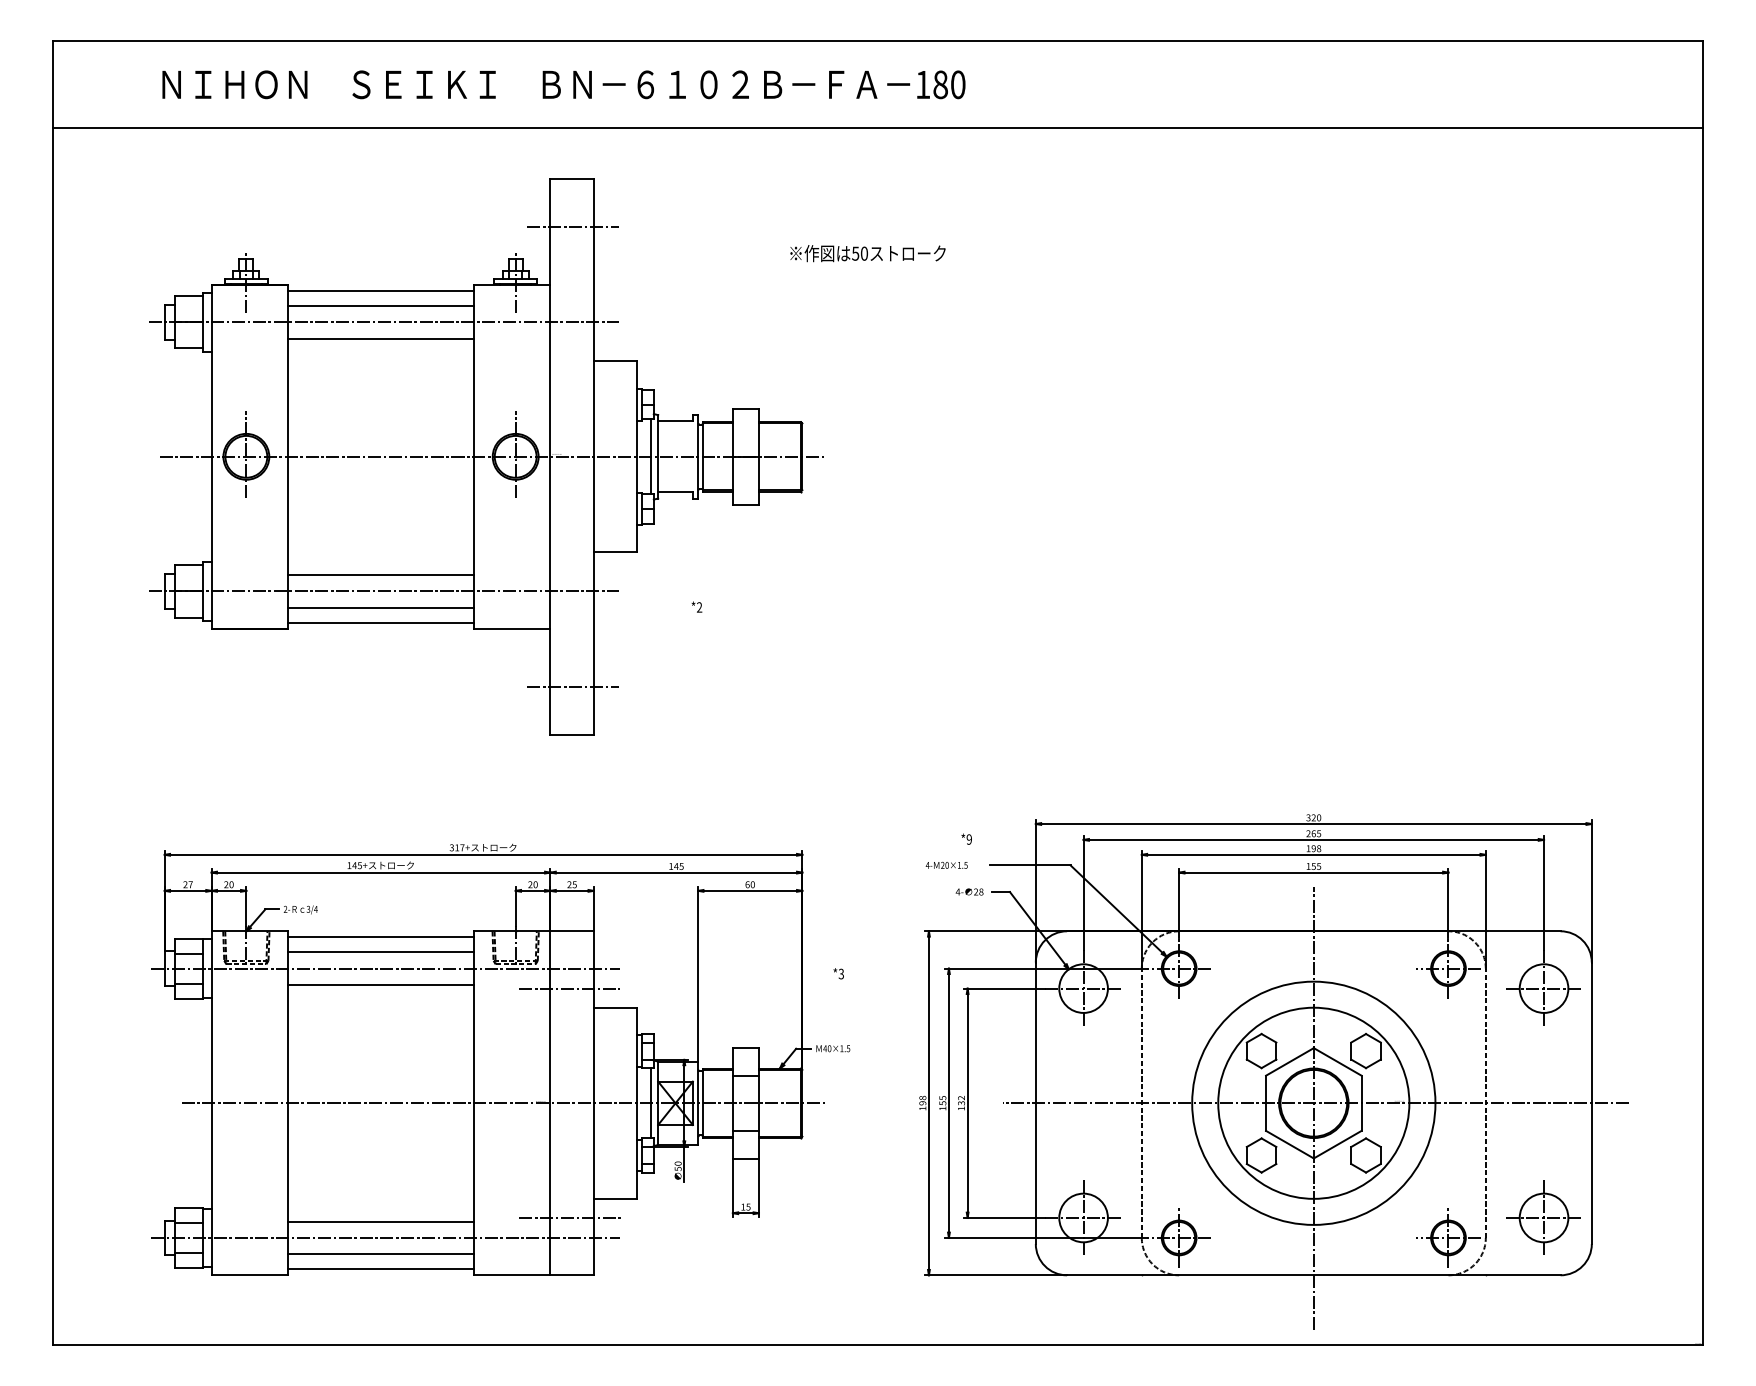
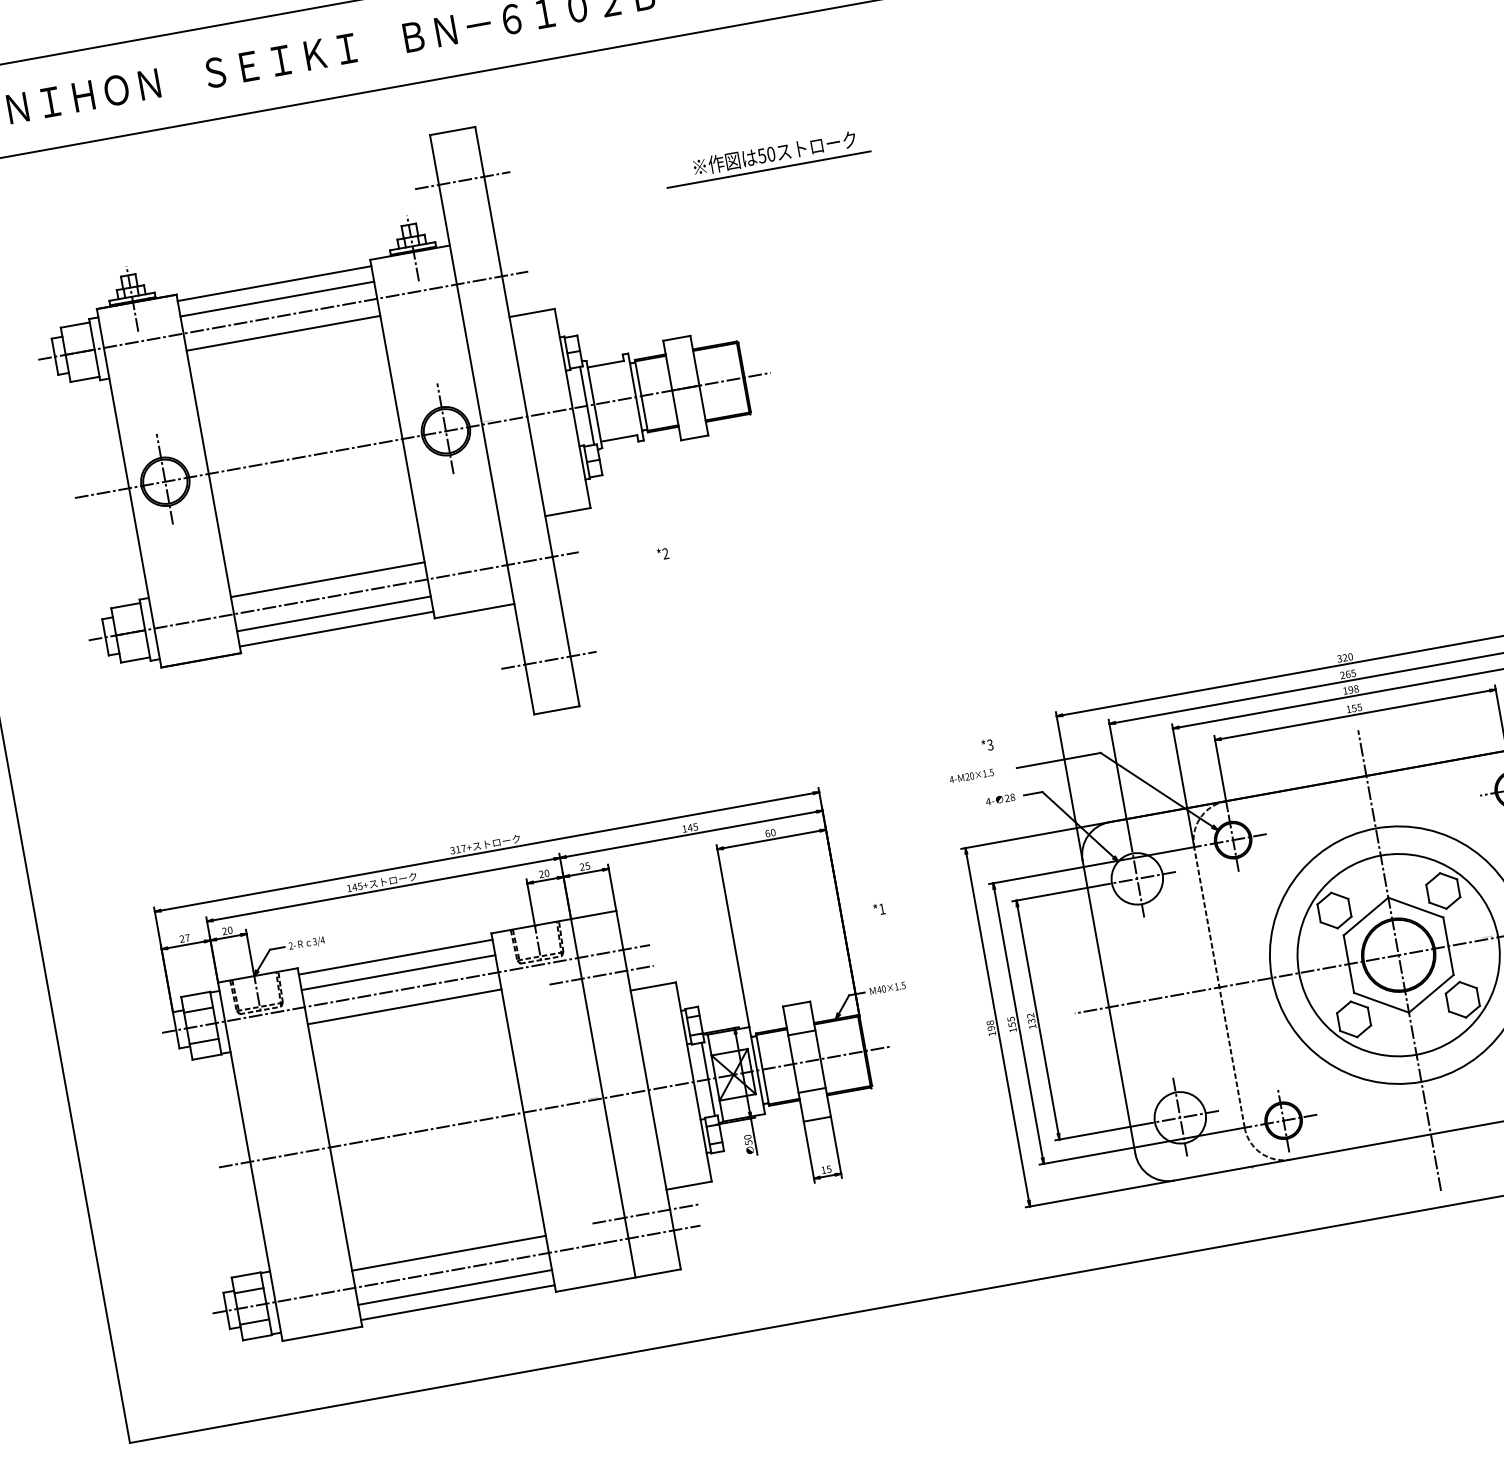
line: (859, 267) -> (768, 169), added
text: (968, 839) -> (989, 745), *9 -> *3
text: (840, 973) -> (881, 908), *3 -> *1

